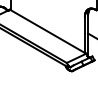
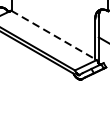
line: (48, 31) -> (54, 35), solid -> dashed

